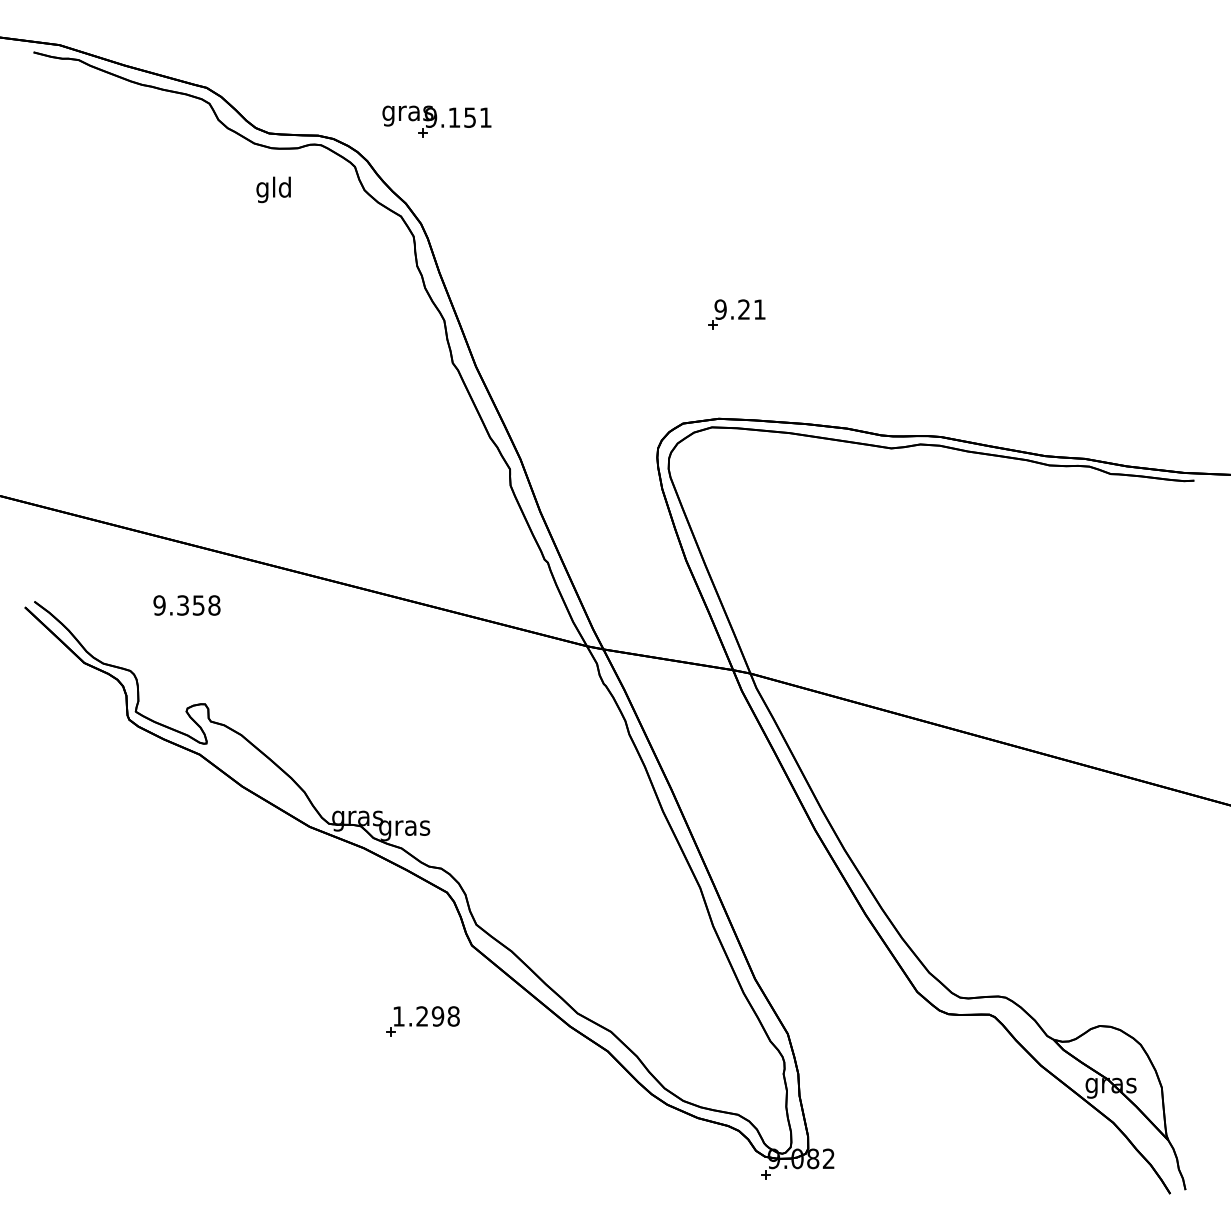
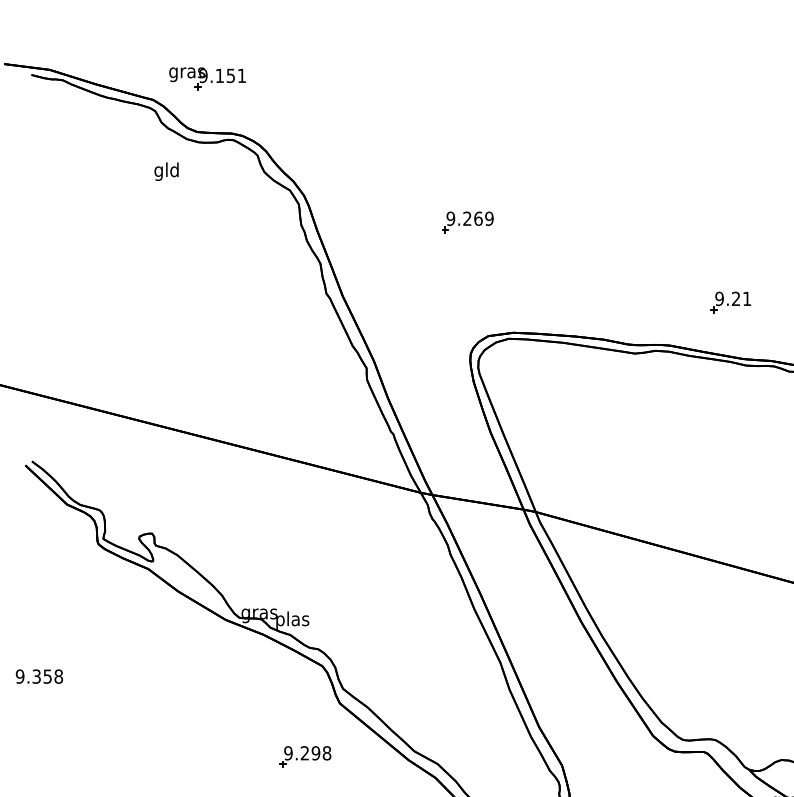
part: (436, 121) -> (207, 78), moved
text: (273, 189) -> (166, 171), moved
part: (653, 261) -> (467, 222), added
part: (736, 314) -> (730, 302), moved
text: (186, 605) -> (39, 676), moved
text: (404, 827) -> (292, 620), gras -> plas
text: (398, 1016) -> (288, 753), 1.298 -> 9.298

